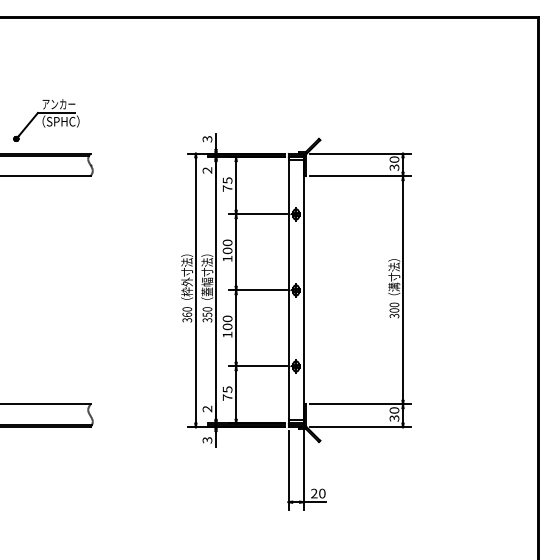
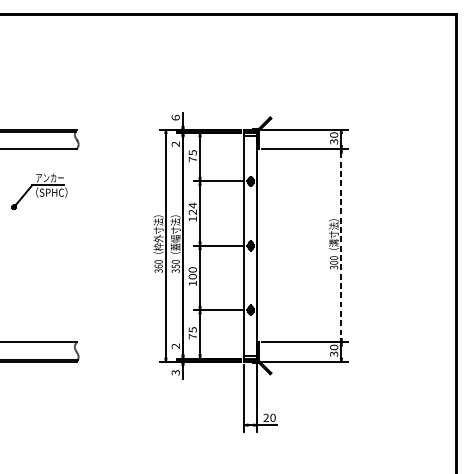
part: (46, 120) -> (39, 191), moved
text: (207, 138) -> (175, 117), 3 -> 6
text: (227, 246) -> (192, 208), 100 -> 124
line: (403, 290) -> (341, 245), solid -> dashed

